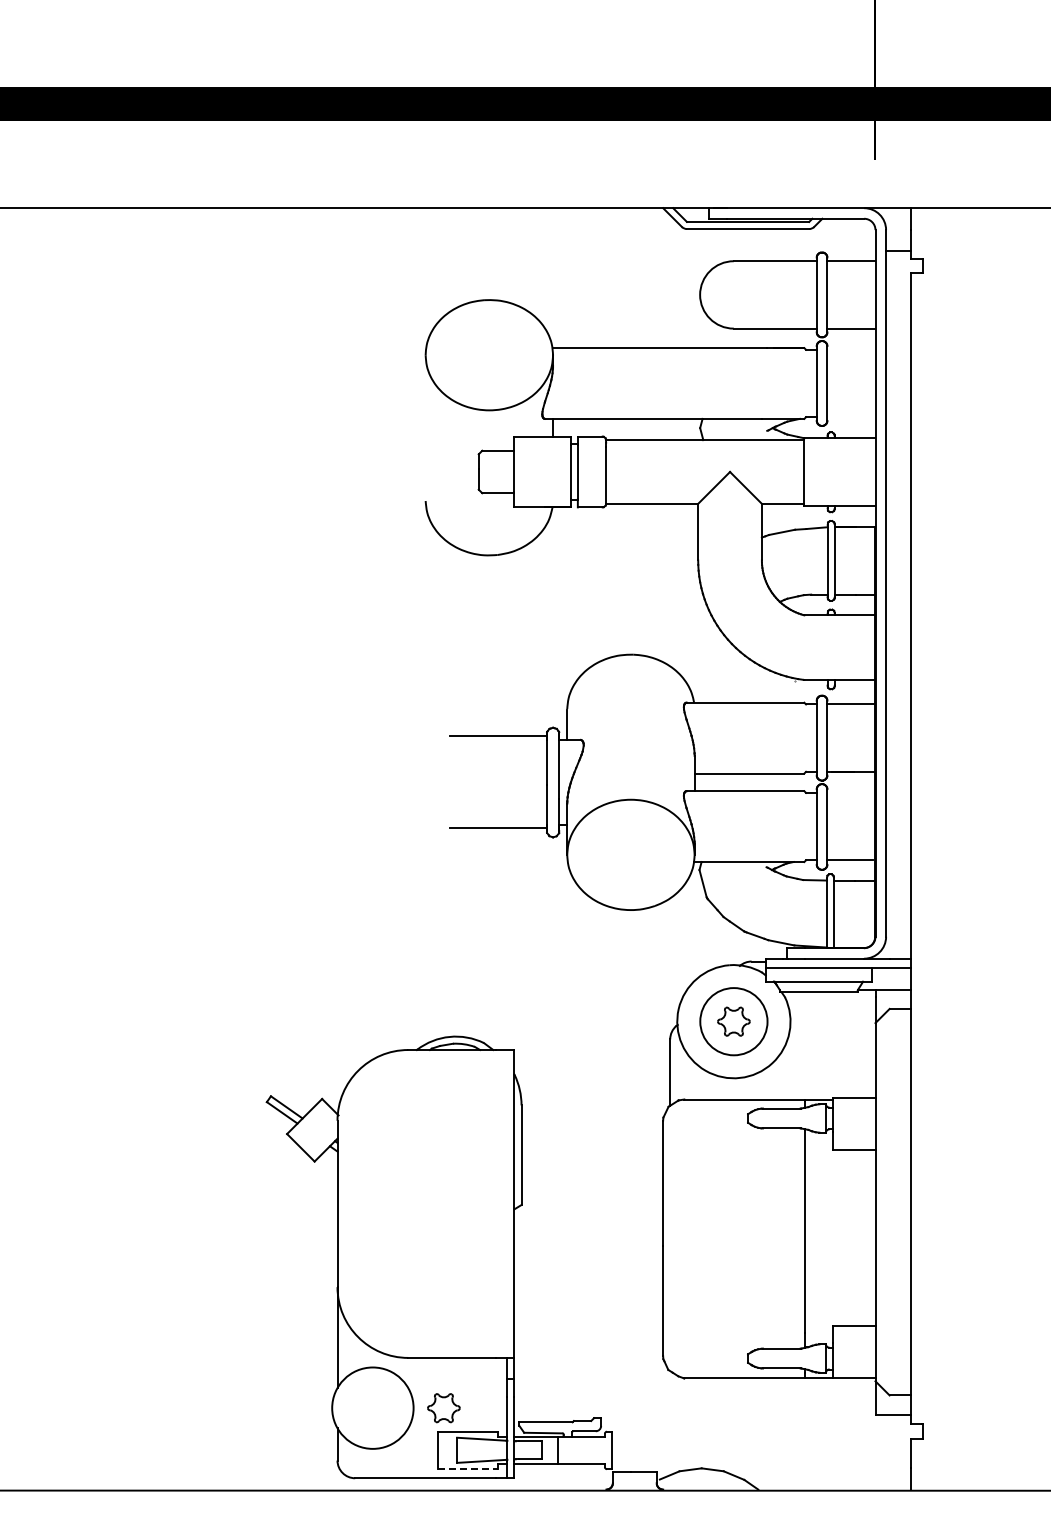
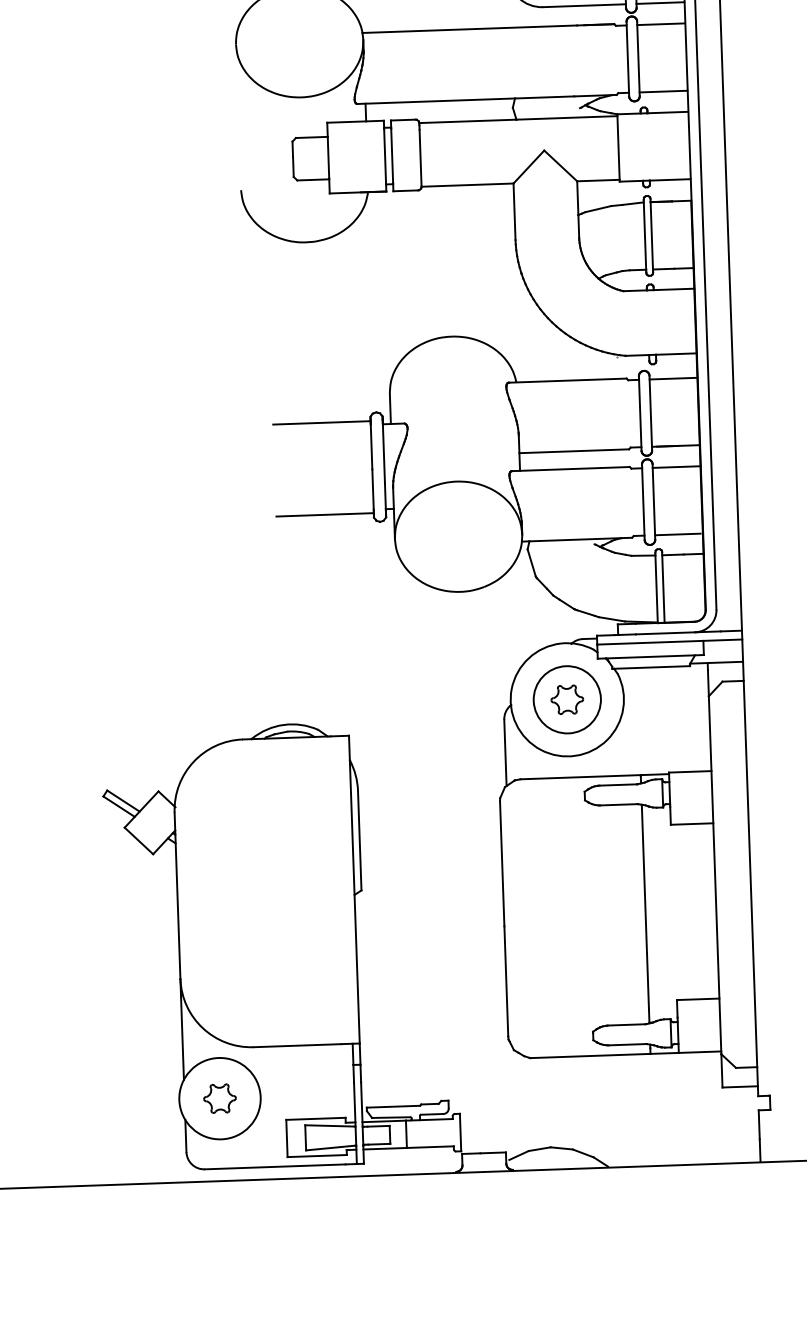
line: (851, 349) -> (661, 23), added
line: (851, 417) -> (663, 91), added
line: (851, 792) -> (676, 466), added
part: (443, 1408) -> (219, 1099), moved
line: (468, 1468) -> (317, 1155), dashed -> solid

